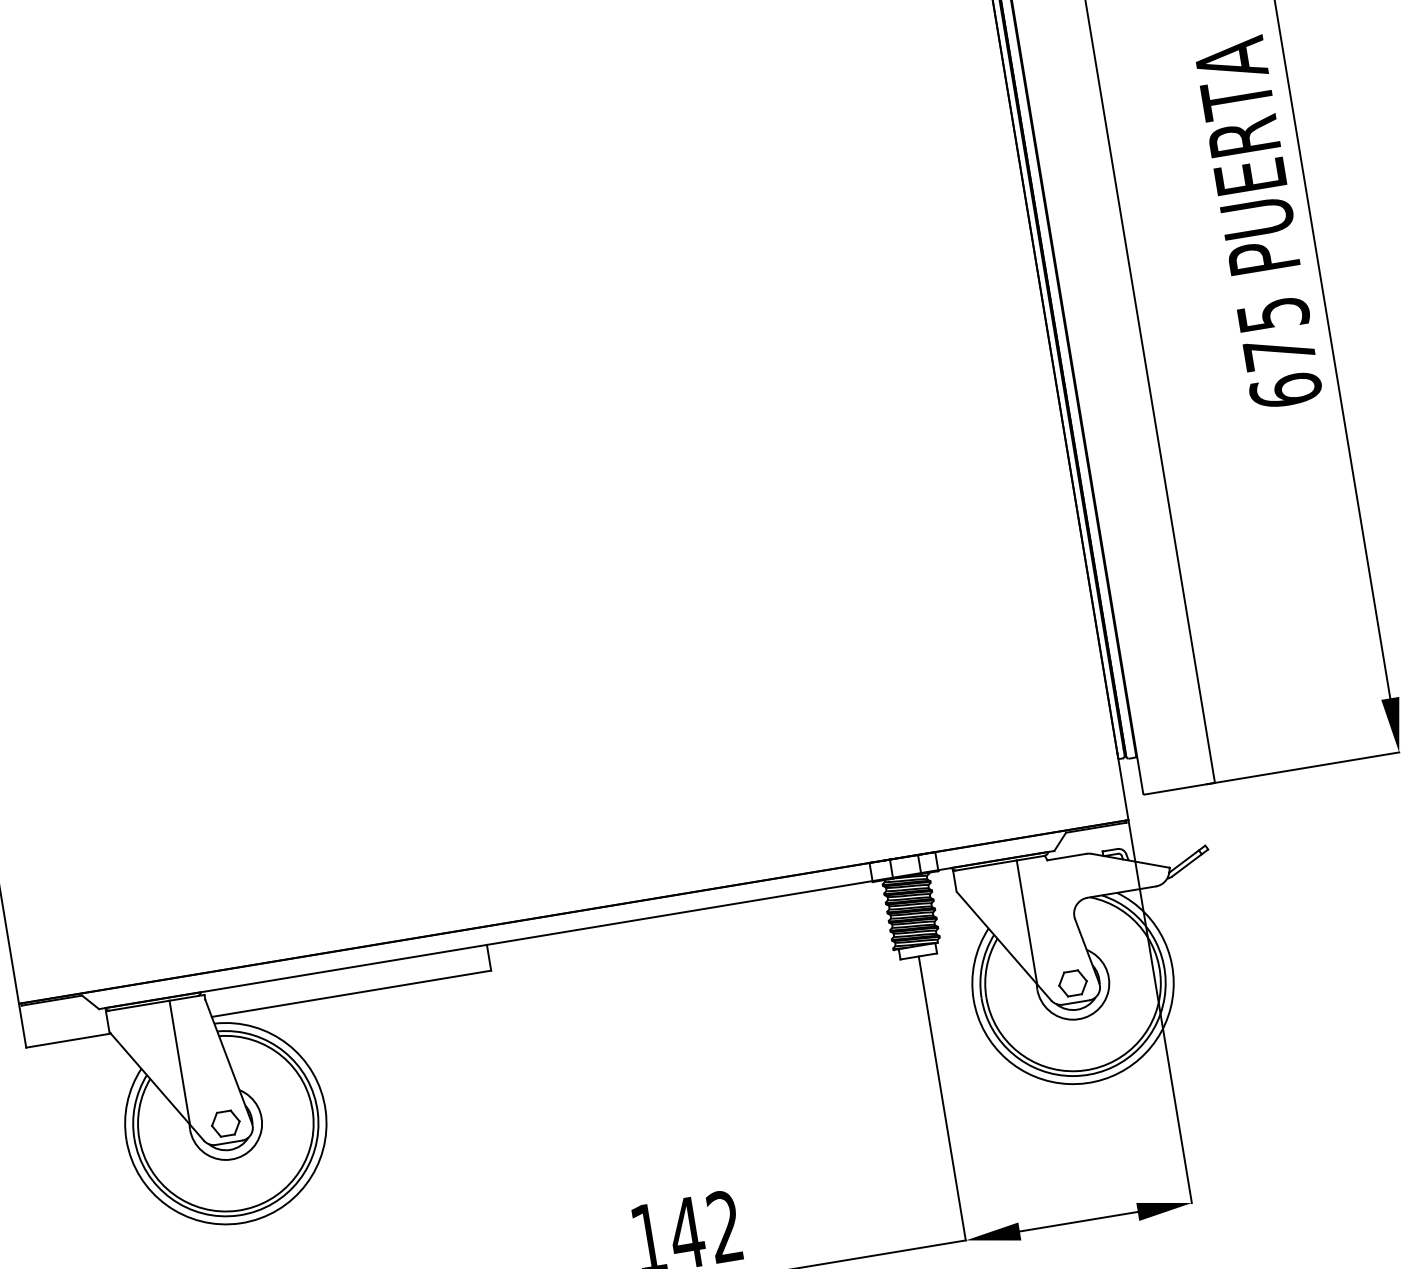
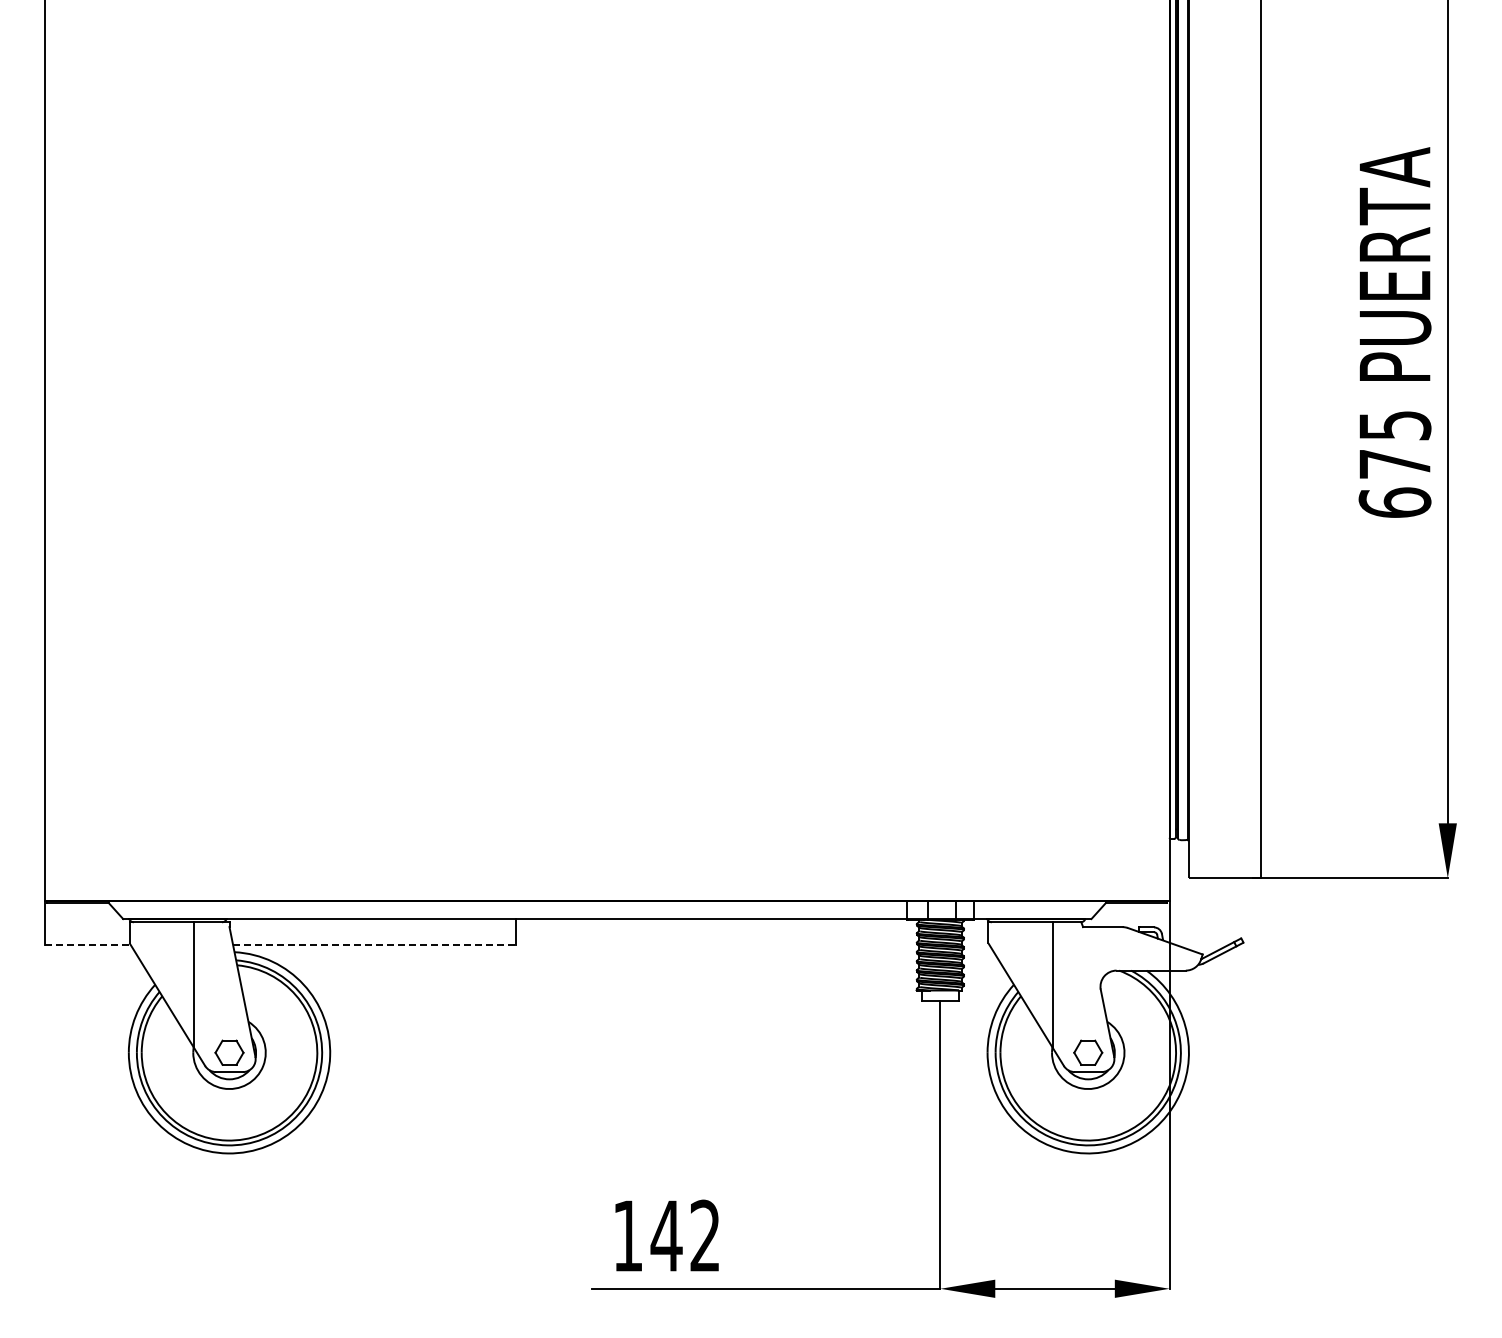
line: (351, 994) -> (374, 945), solid -> dashed
line: (68, 1041) -> (87, 945), solid -> dashed

